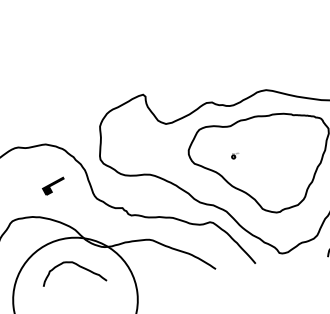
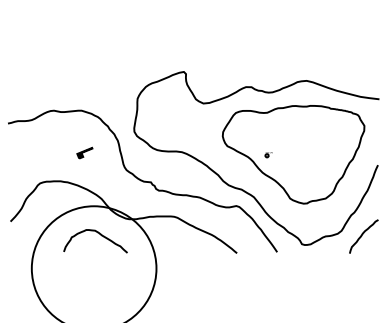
part: (235, 156) -> (268, 155), moved
part: (53, 185) -> (84, 152), size x0.7

